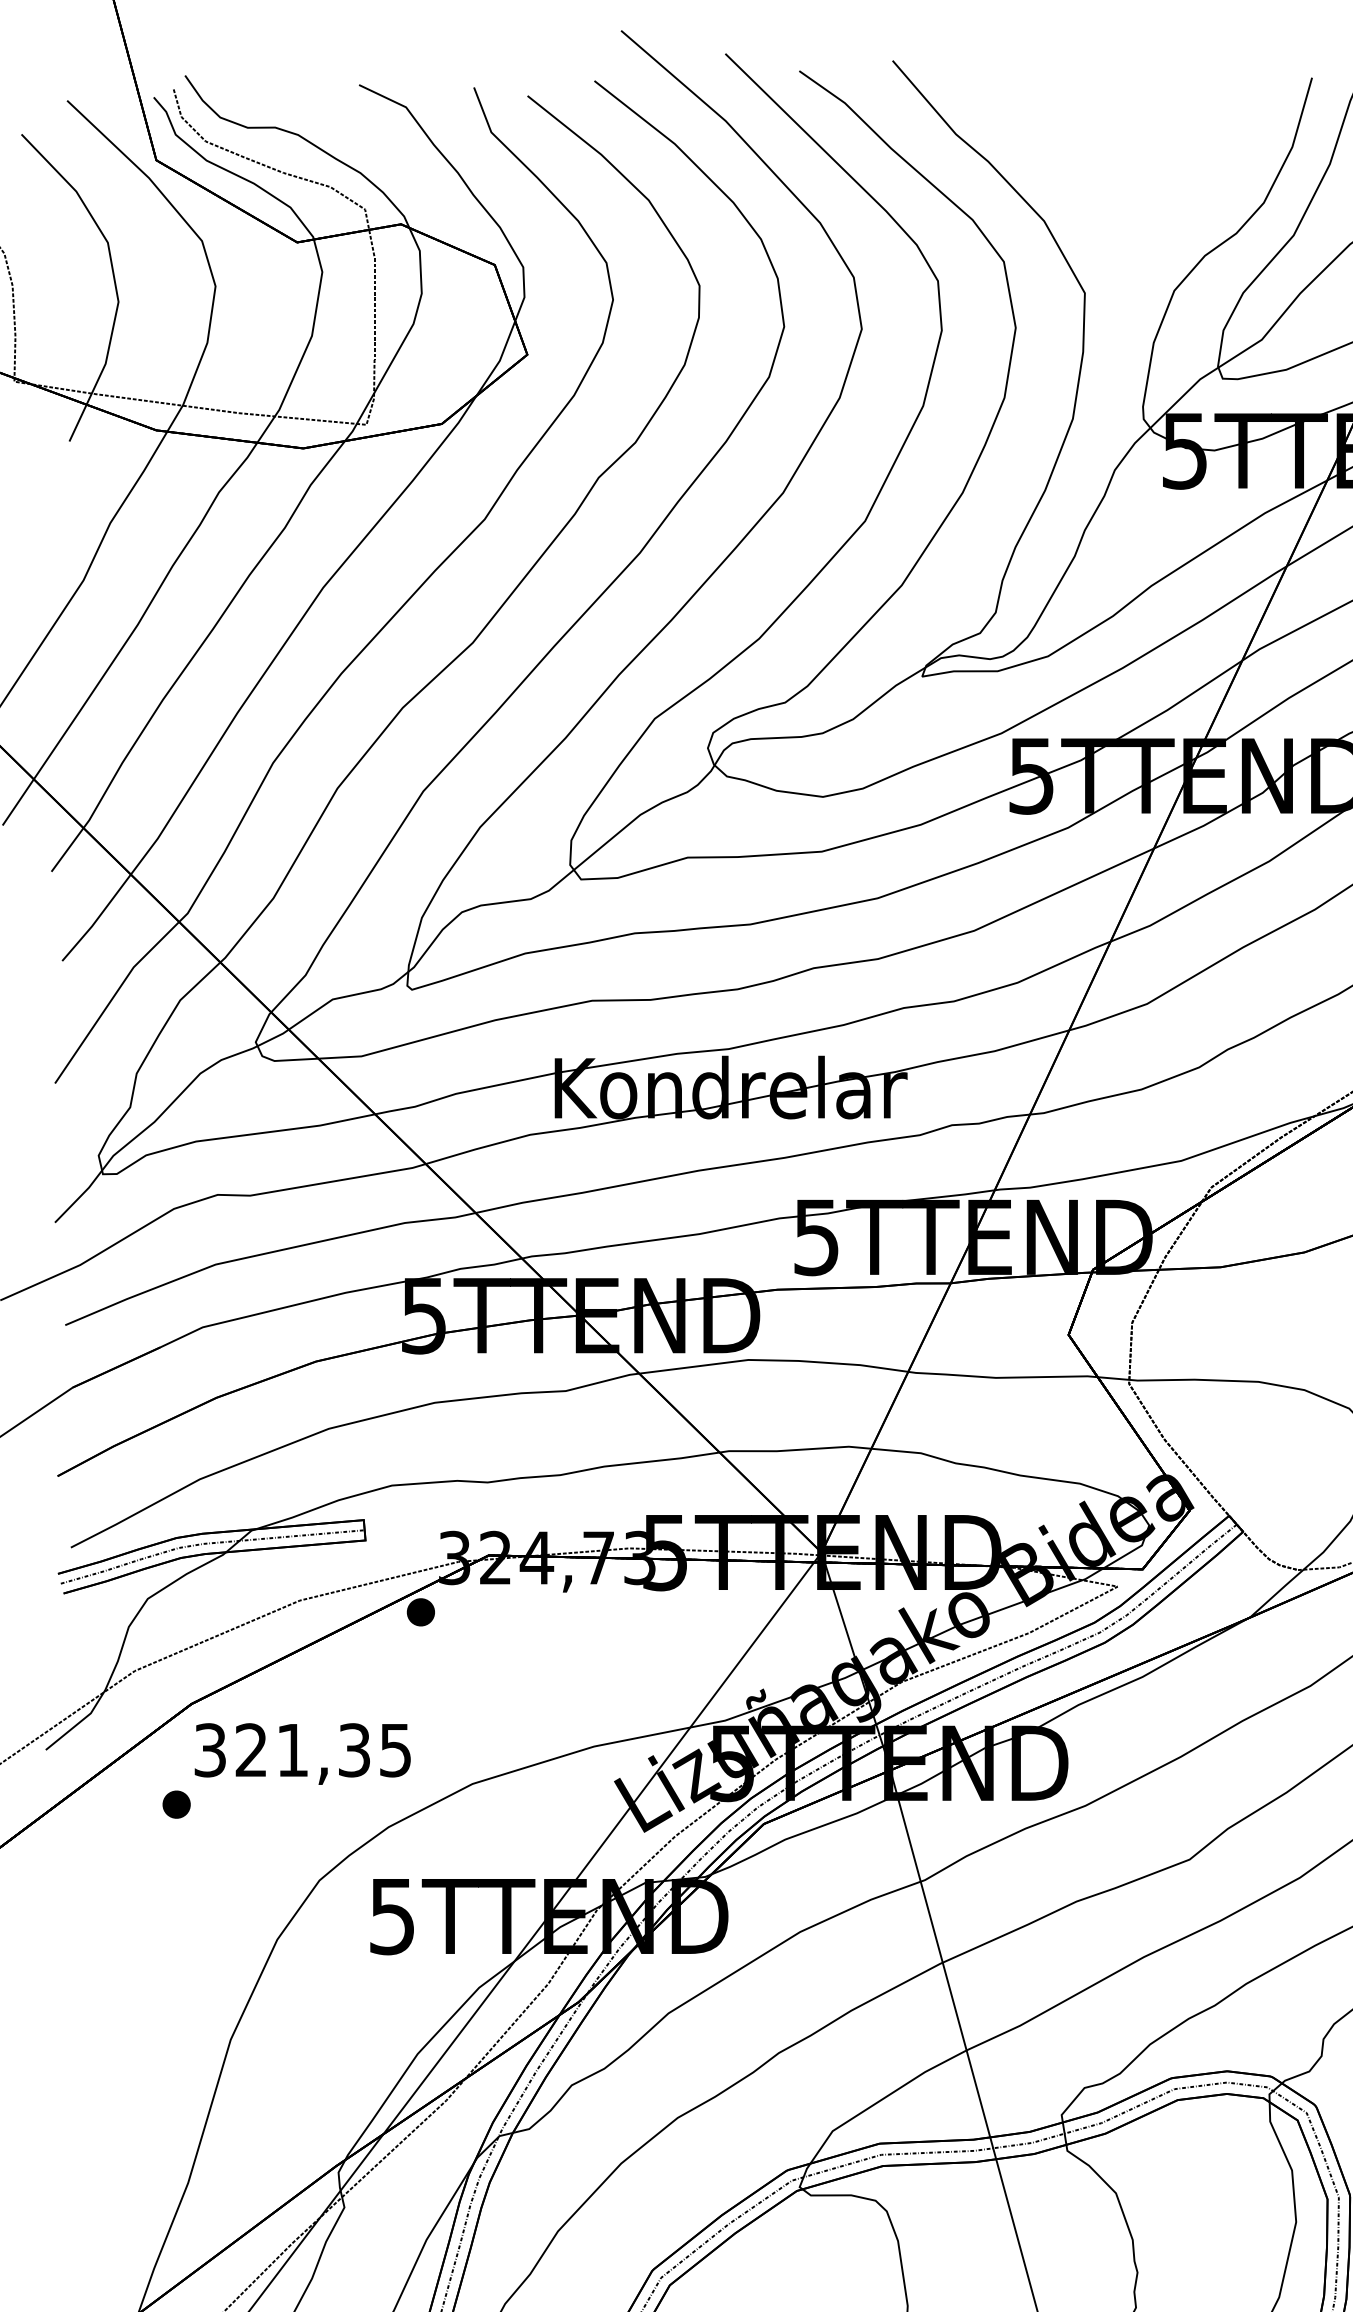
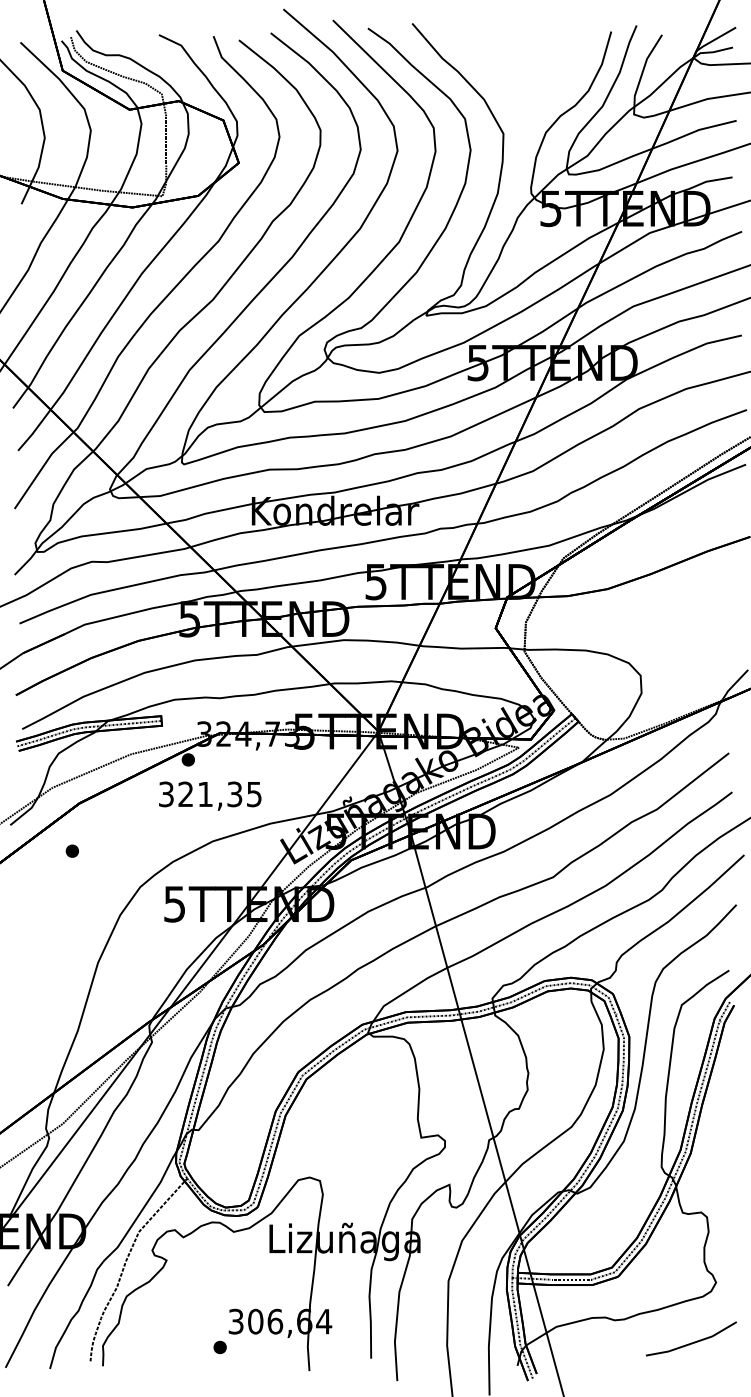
text: (303, 1752) -> (210, 795), moved

